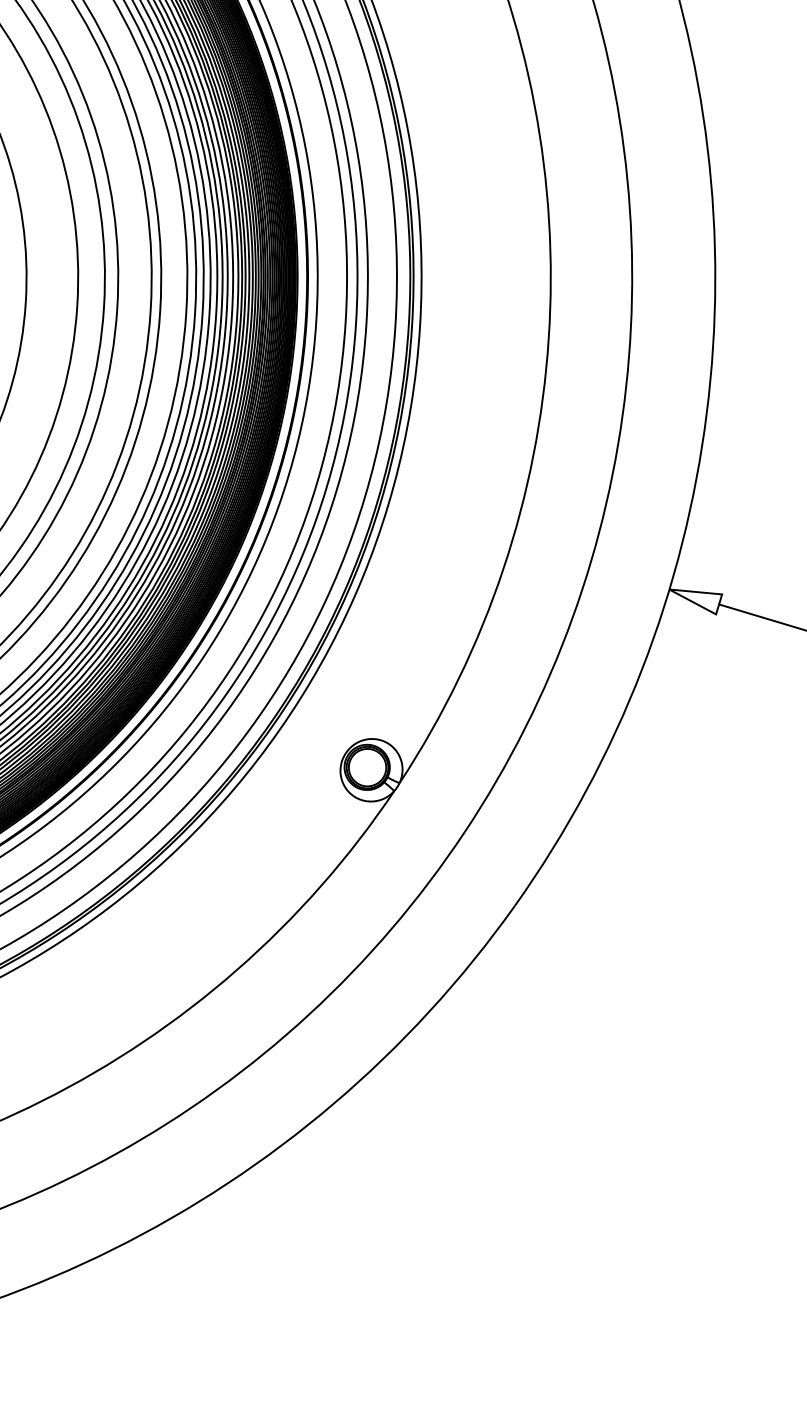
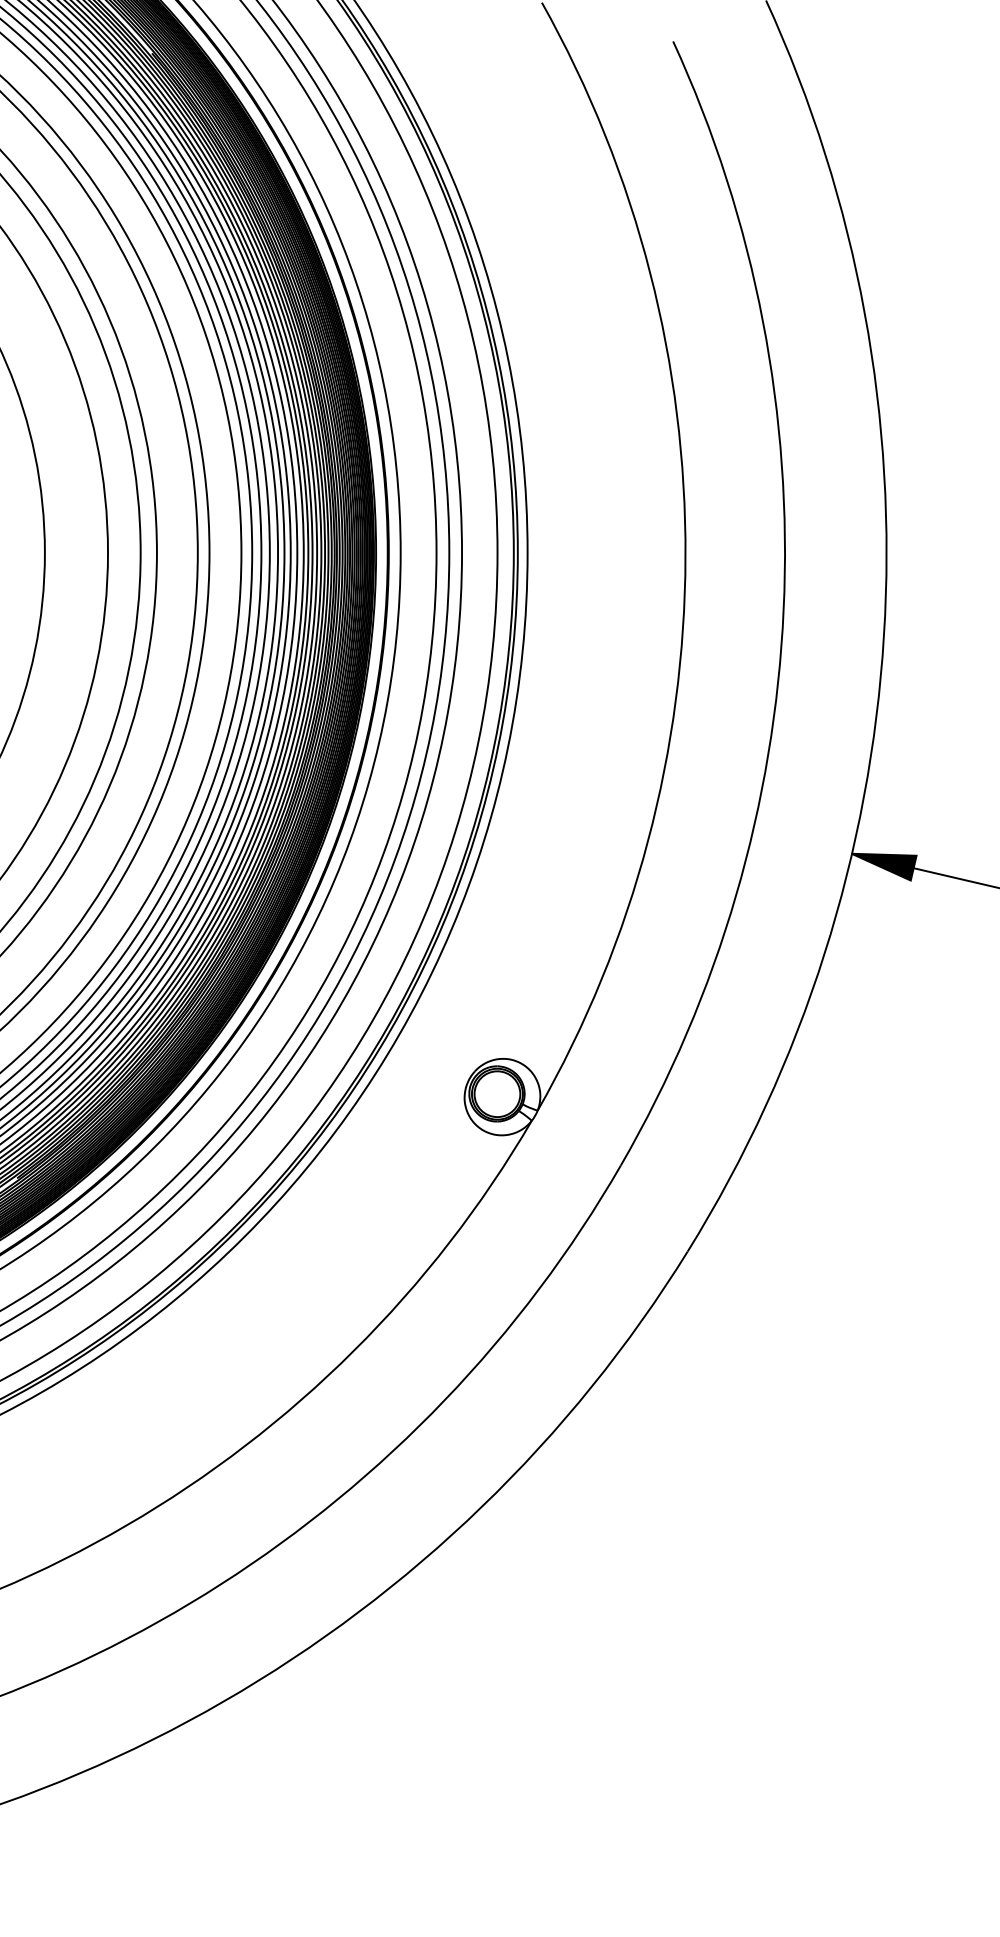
fill: (694, 601) -> (883, 866), added

